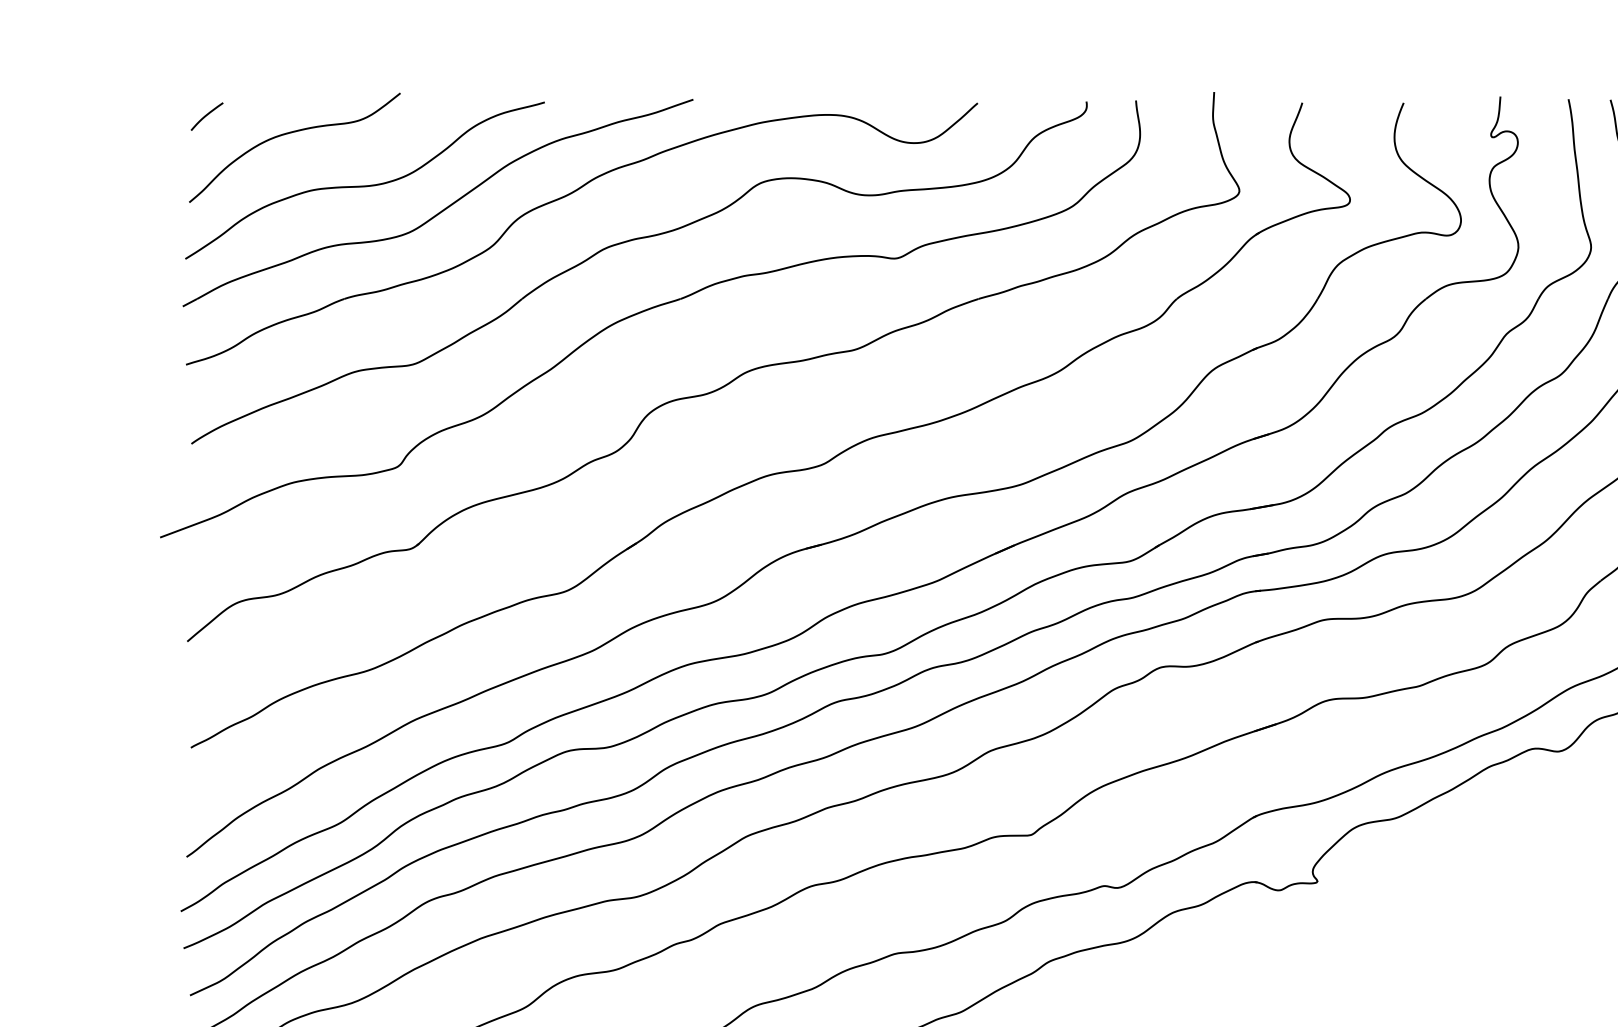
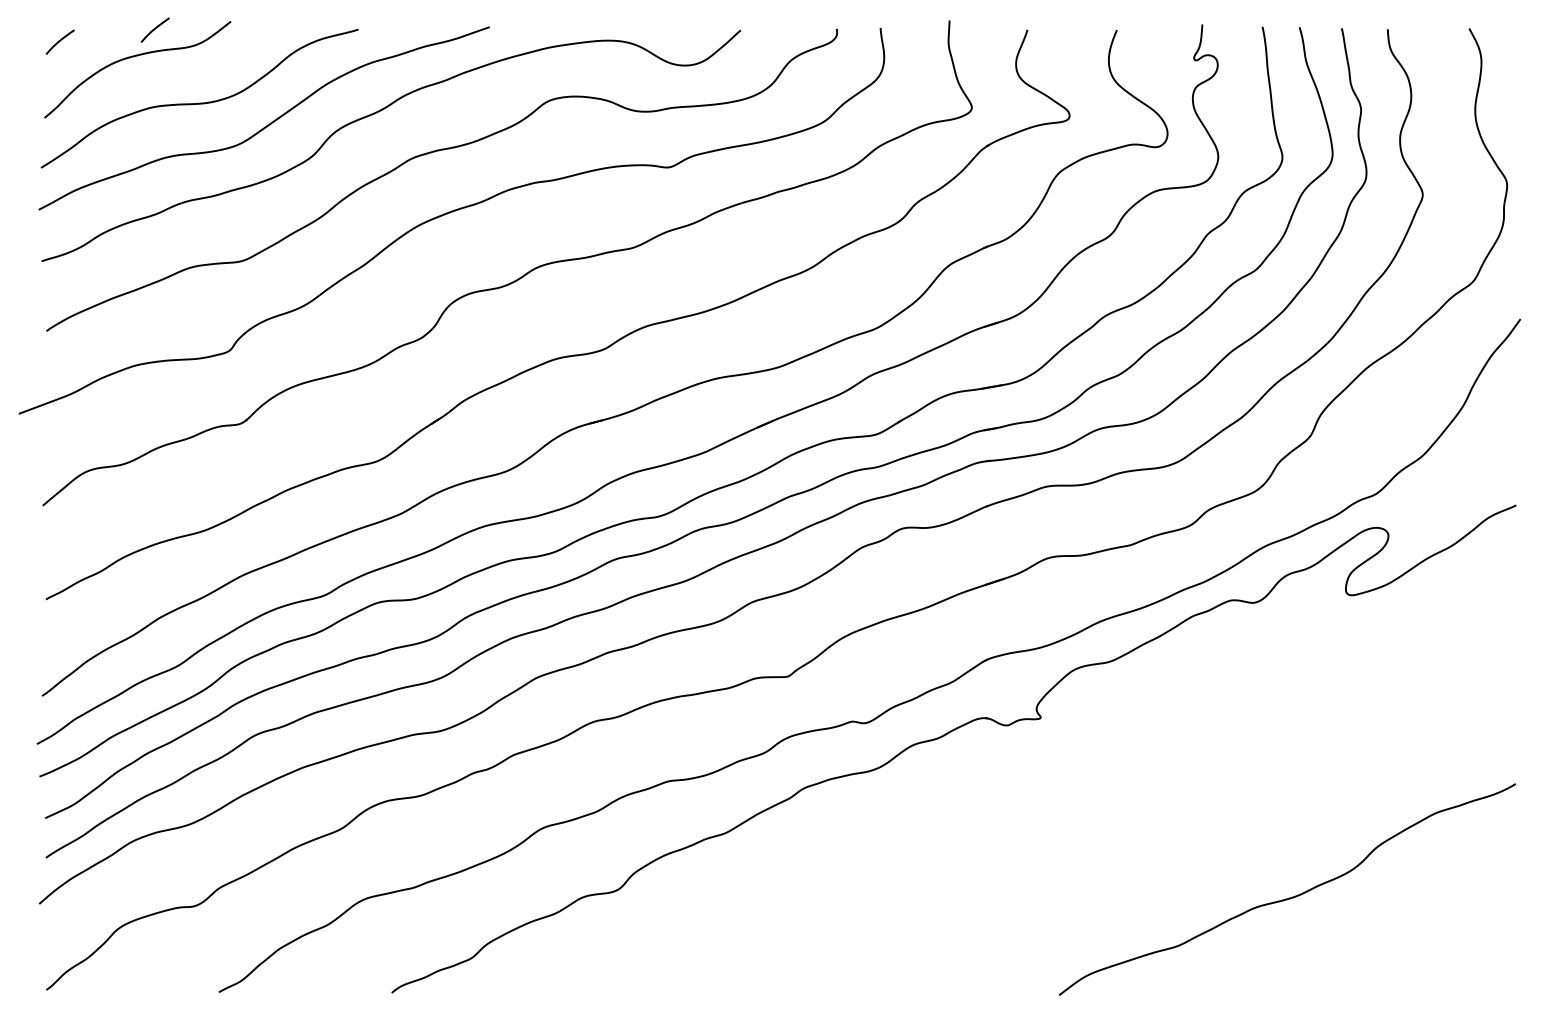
curve: (313, 102) -> (154, 29), added

